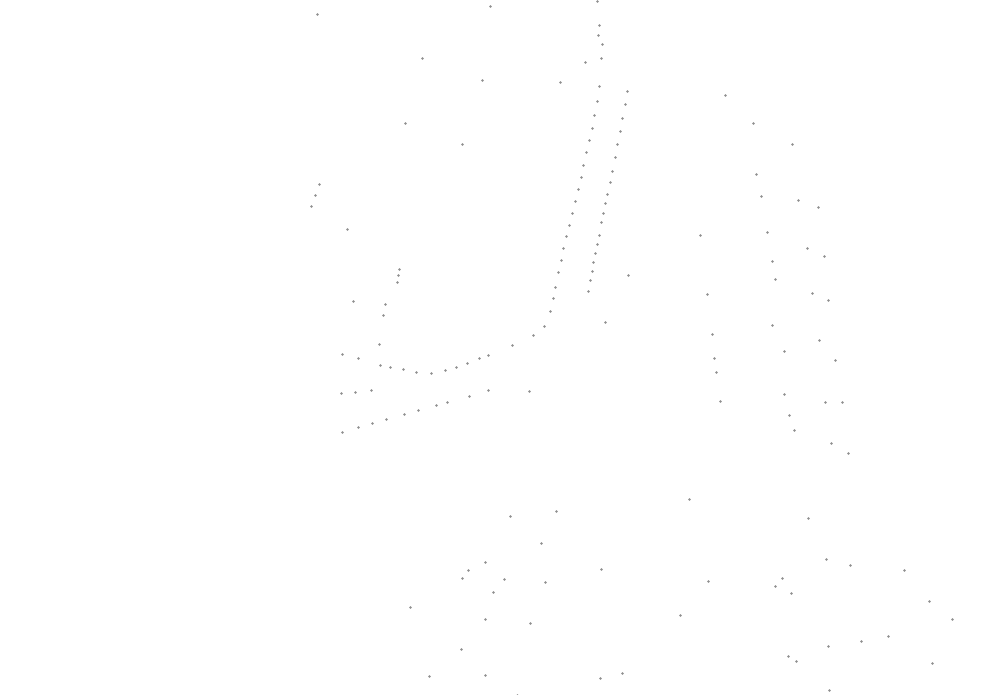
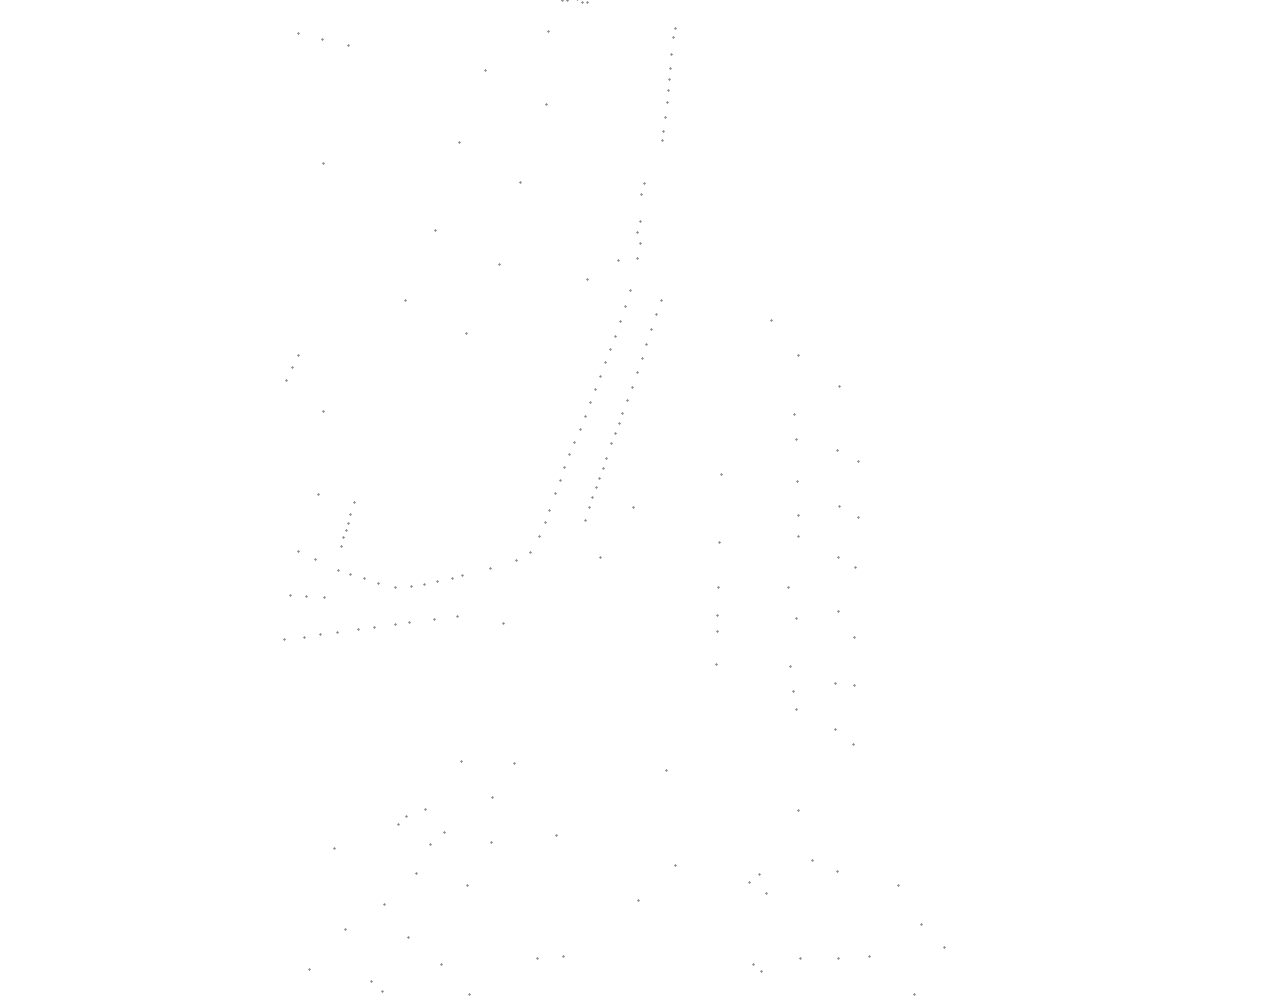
part: (398, 276) -> (345, 530), moved

